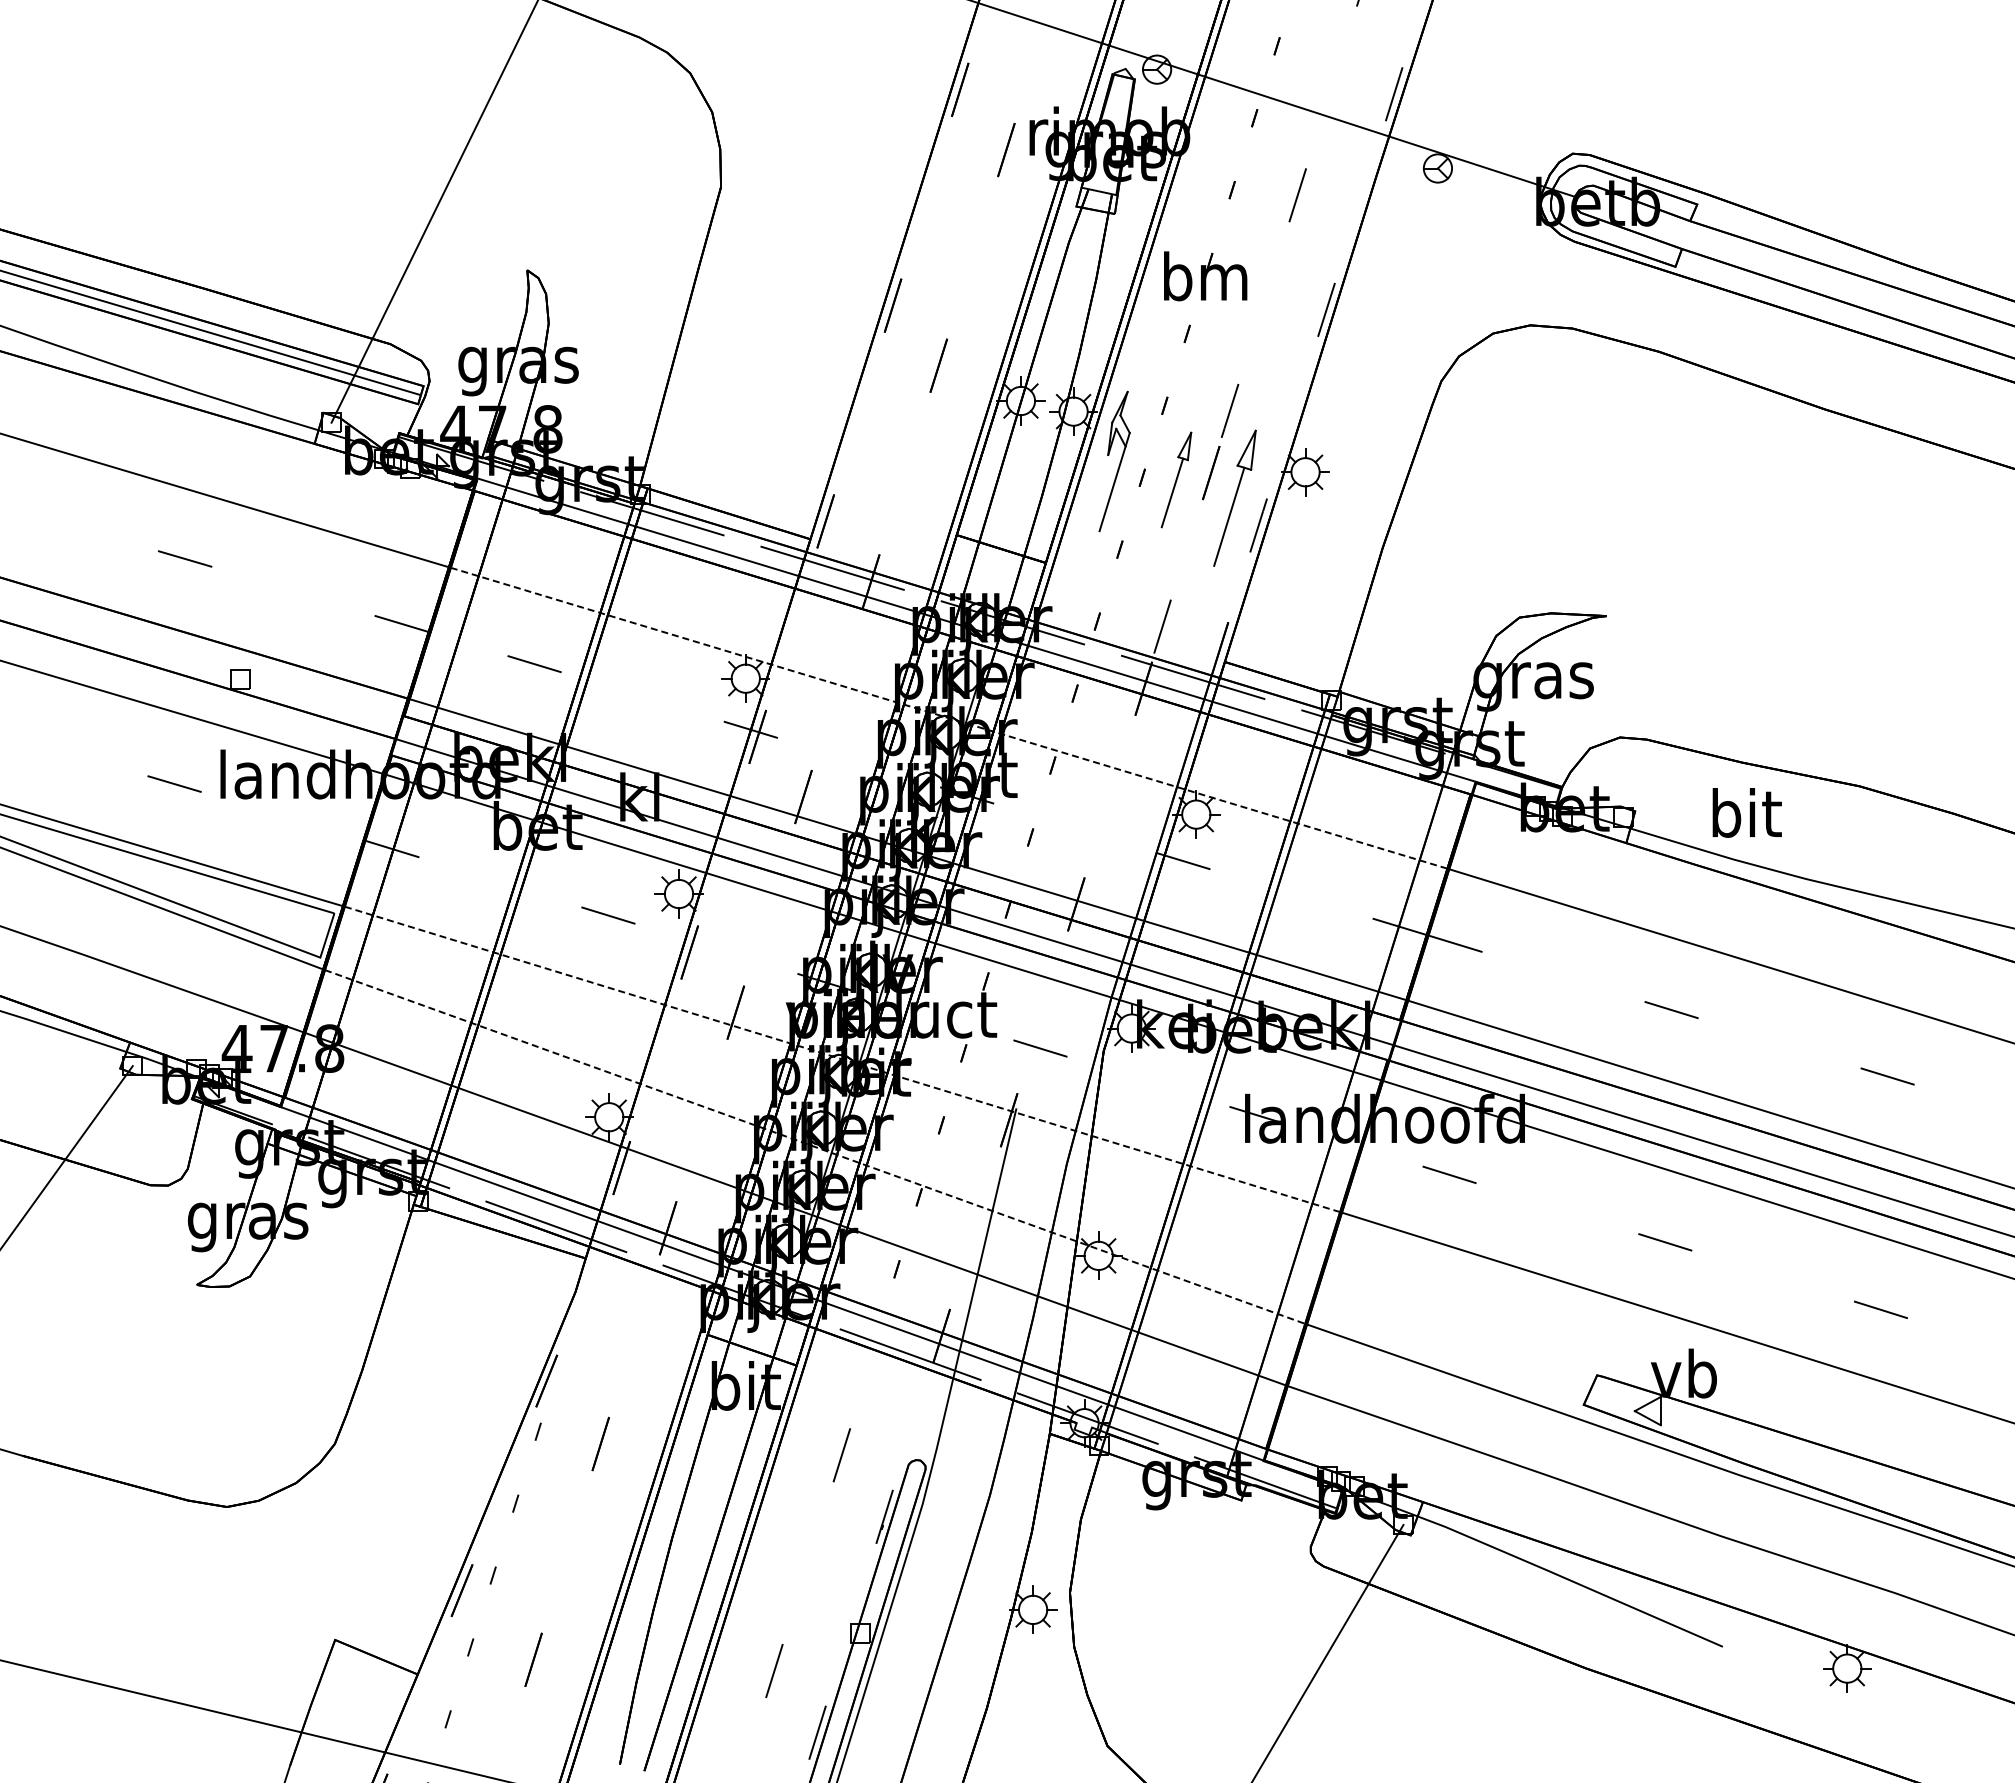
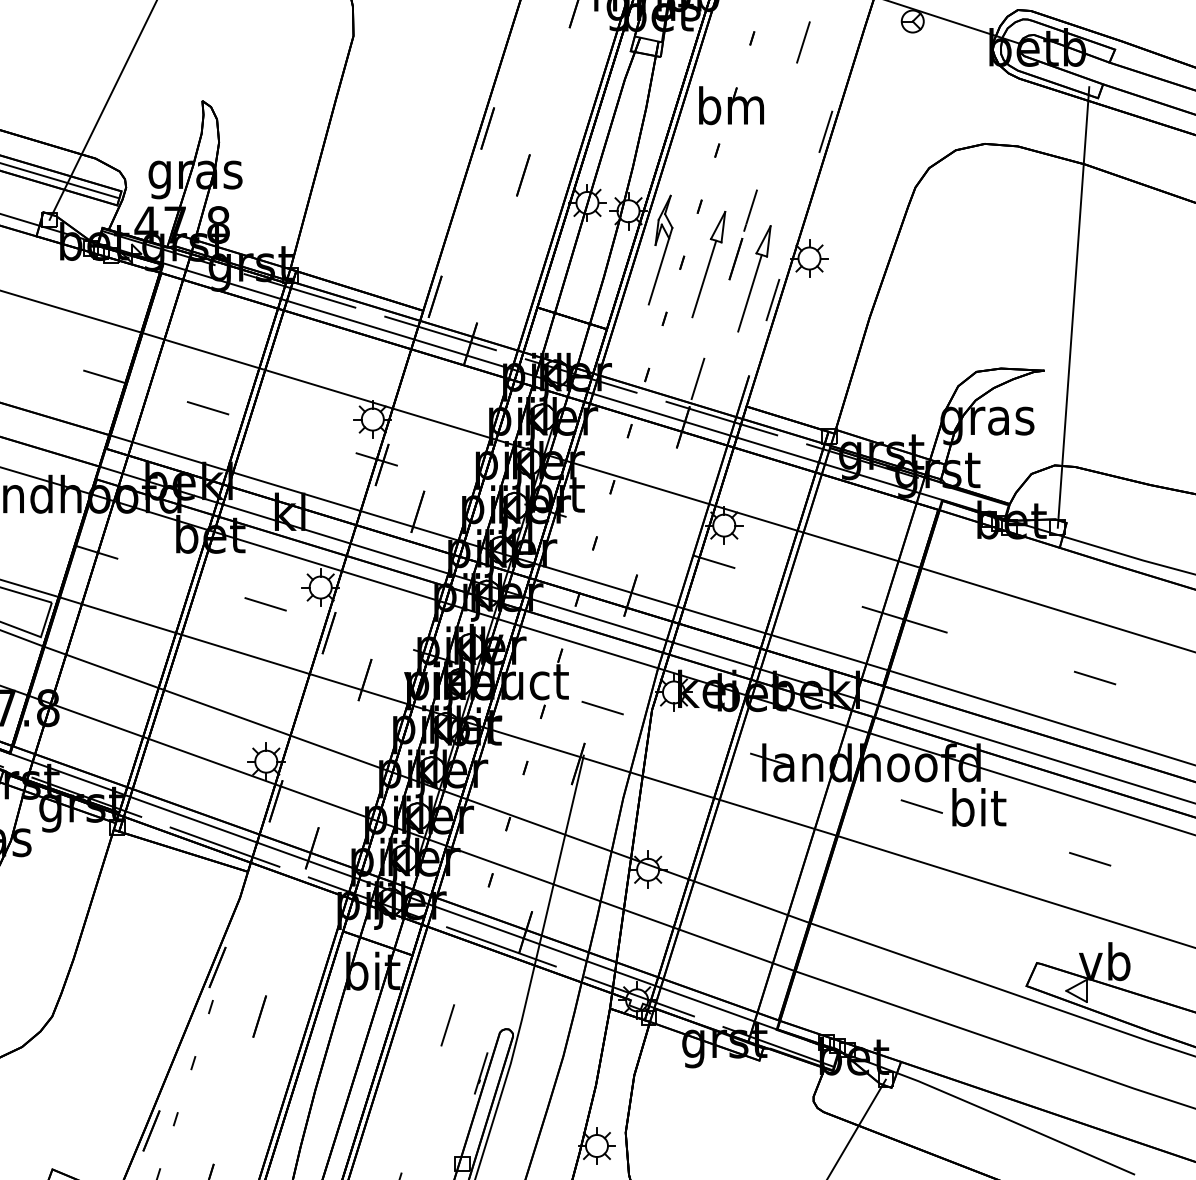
part: (1176, 479) -> (708, 264), size x1.43
line: (1643, 534) -> (1073, 307), added
line: (949, 718) -> (531, 450), dashed -> solid
text: (1746, 812) -> (978, 807), moved
line: (842, 1059) -> (448, 716), dashed -> solid
line: (815, 1147) -> (427, 785), dashed -> solid

